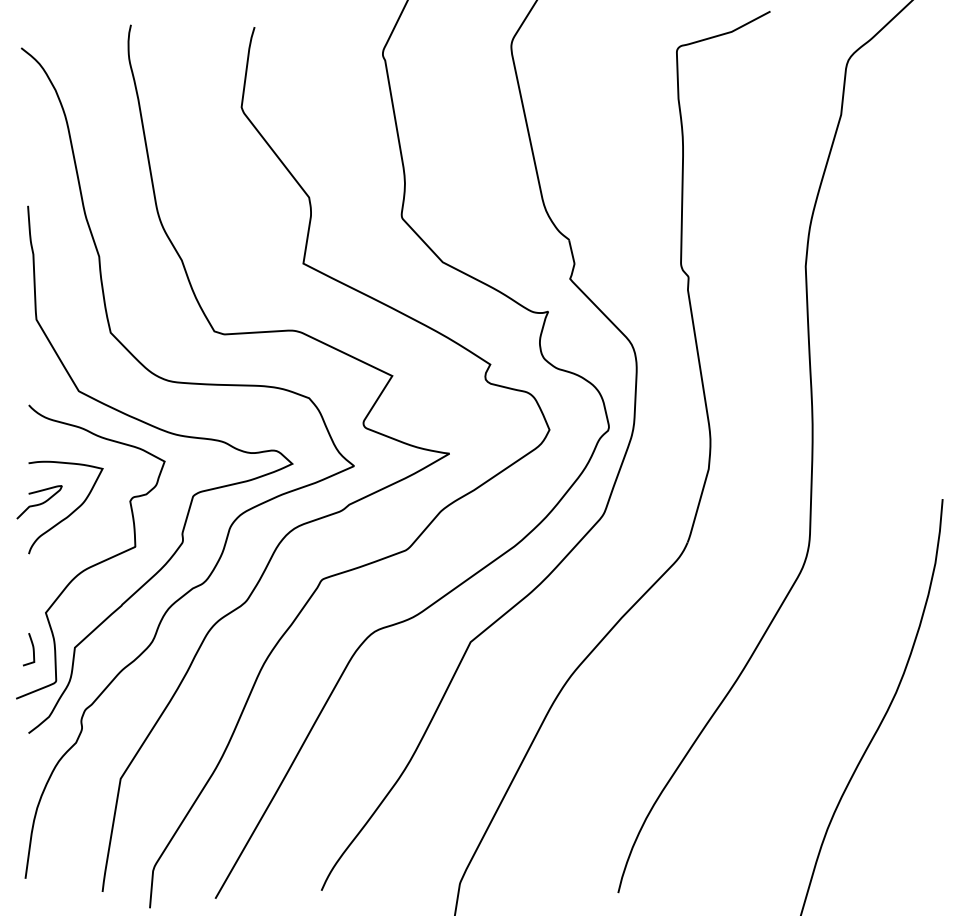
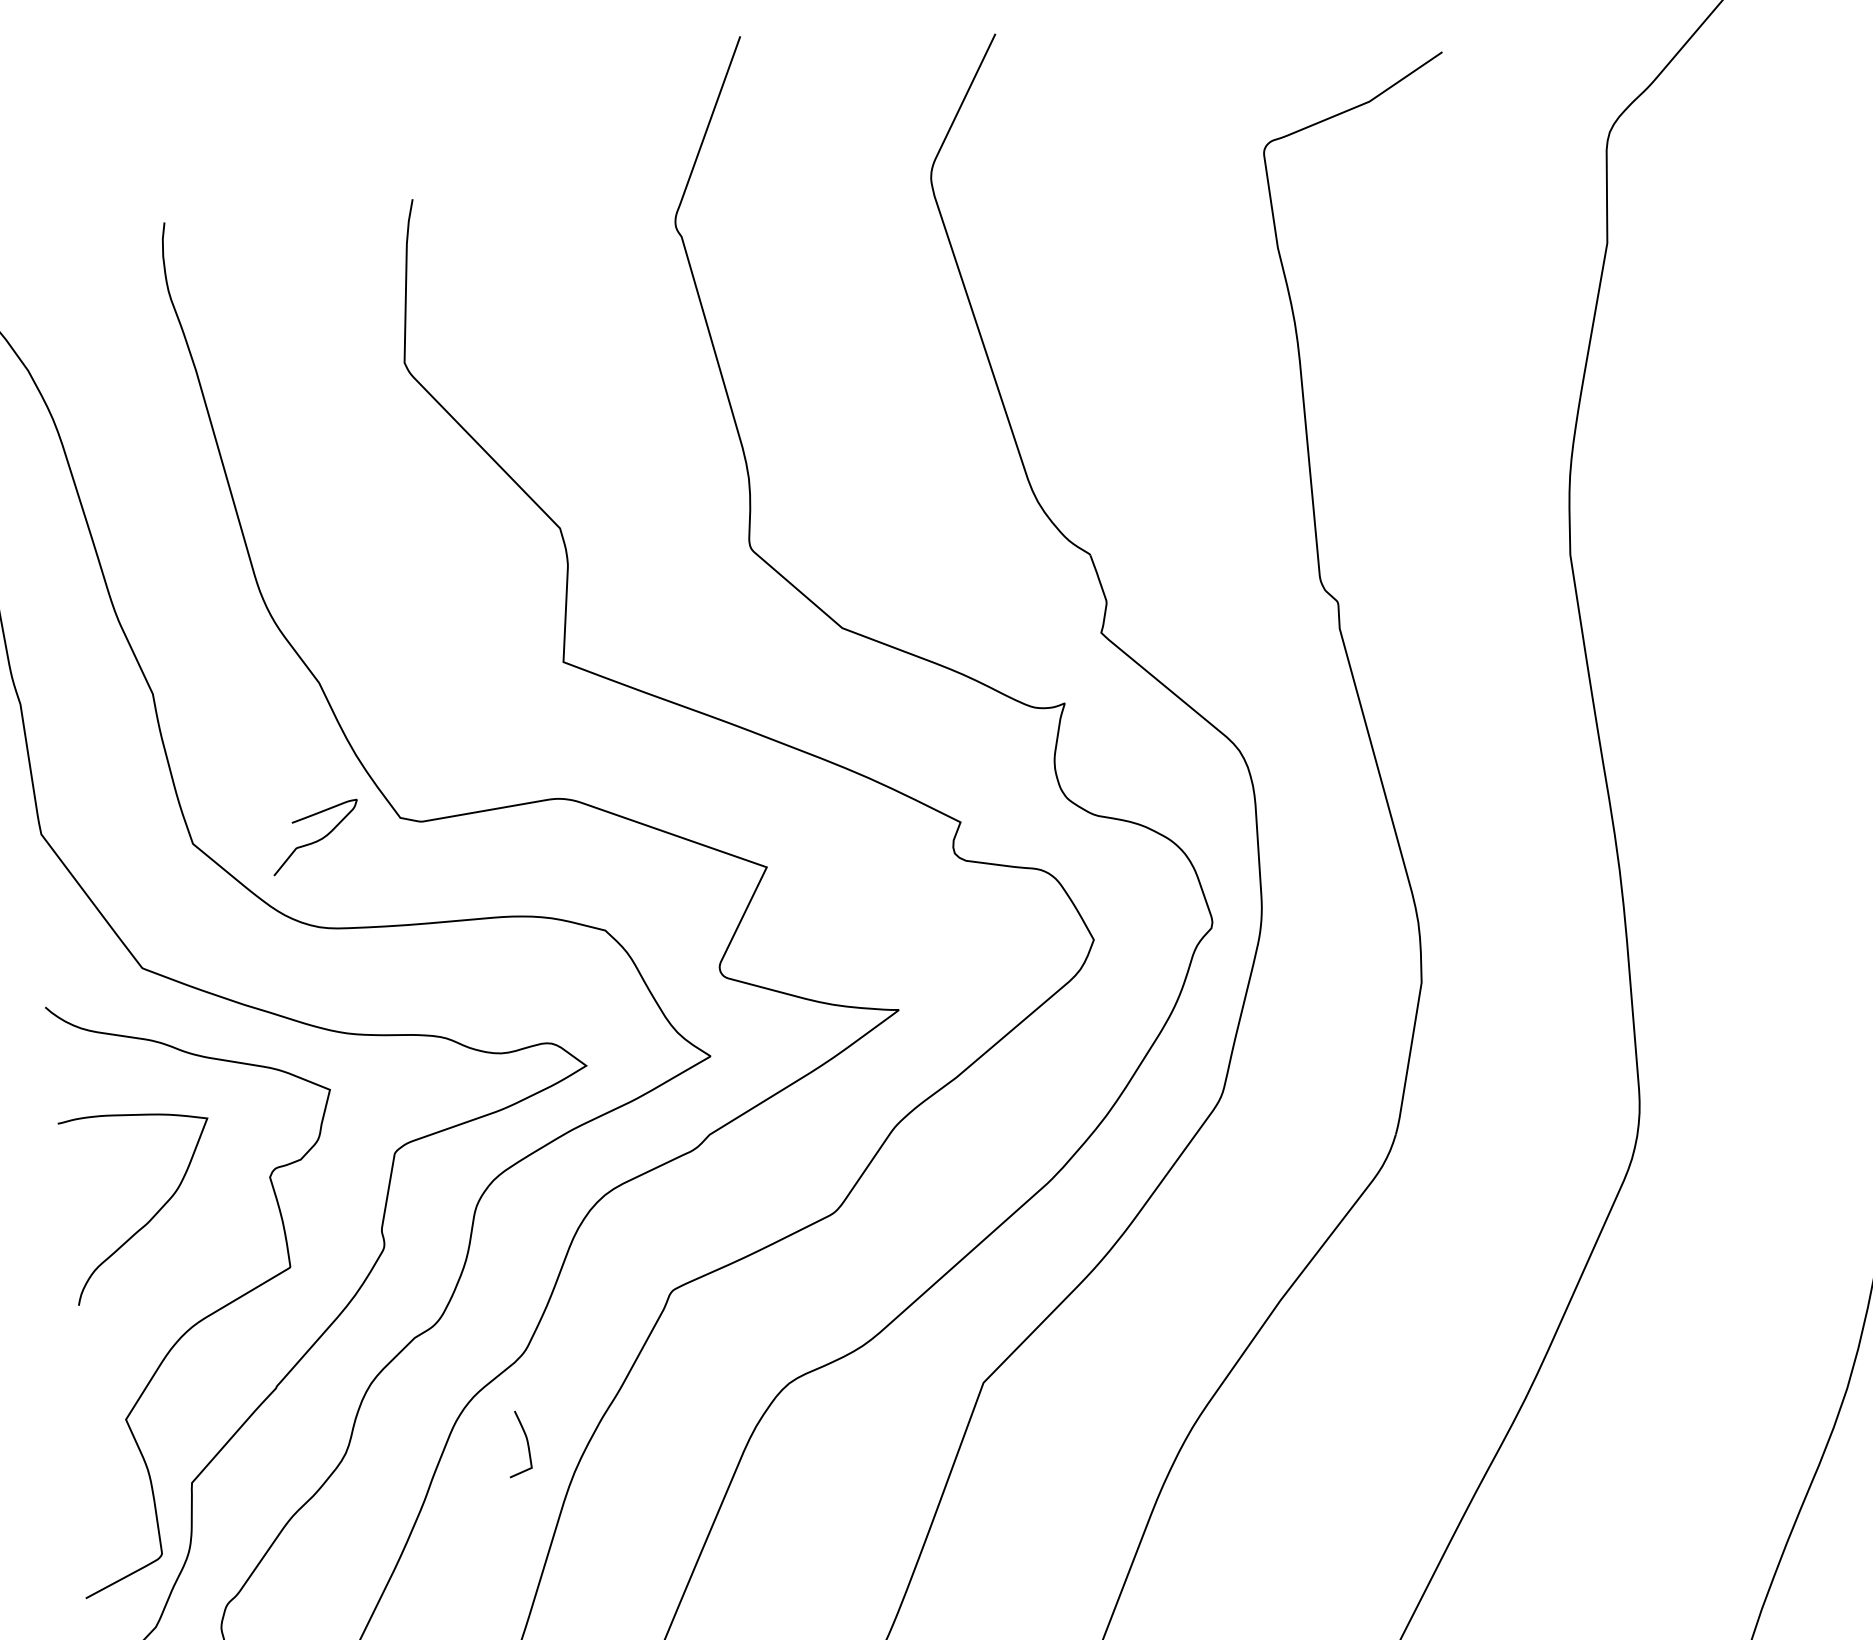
curve: (39, 503) -> (315, 839), moved
curve: (32, 649) -> (525, 1443), moved

